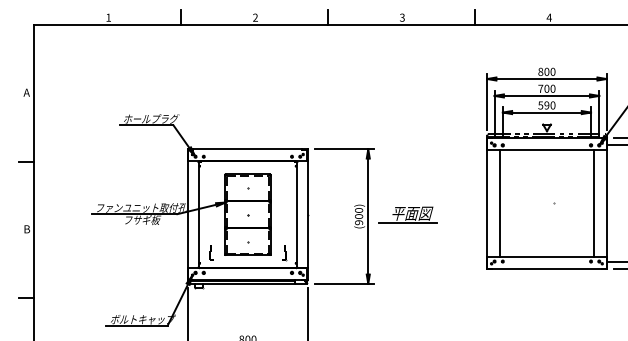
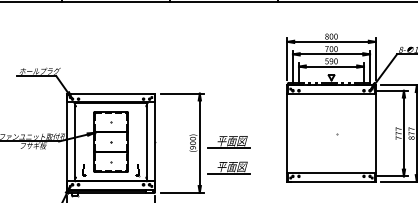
line: (499, 203) -> (296, 133), removed
line: (594, 203) -> (366, 133), removed
part: (407, 249) -> (228, 167), added

